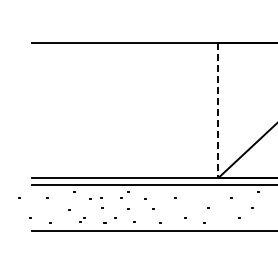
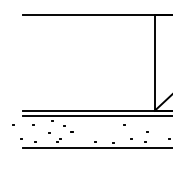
line: (218, 110) -> (154, 63), dashed -> solid

